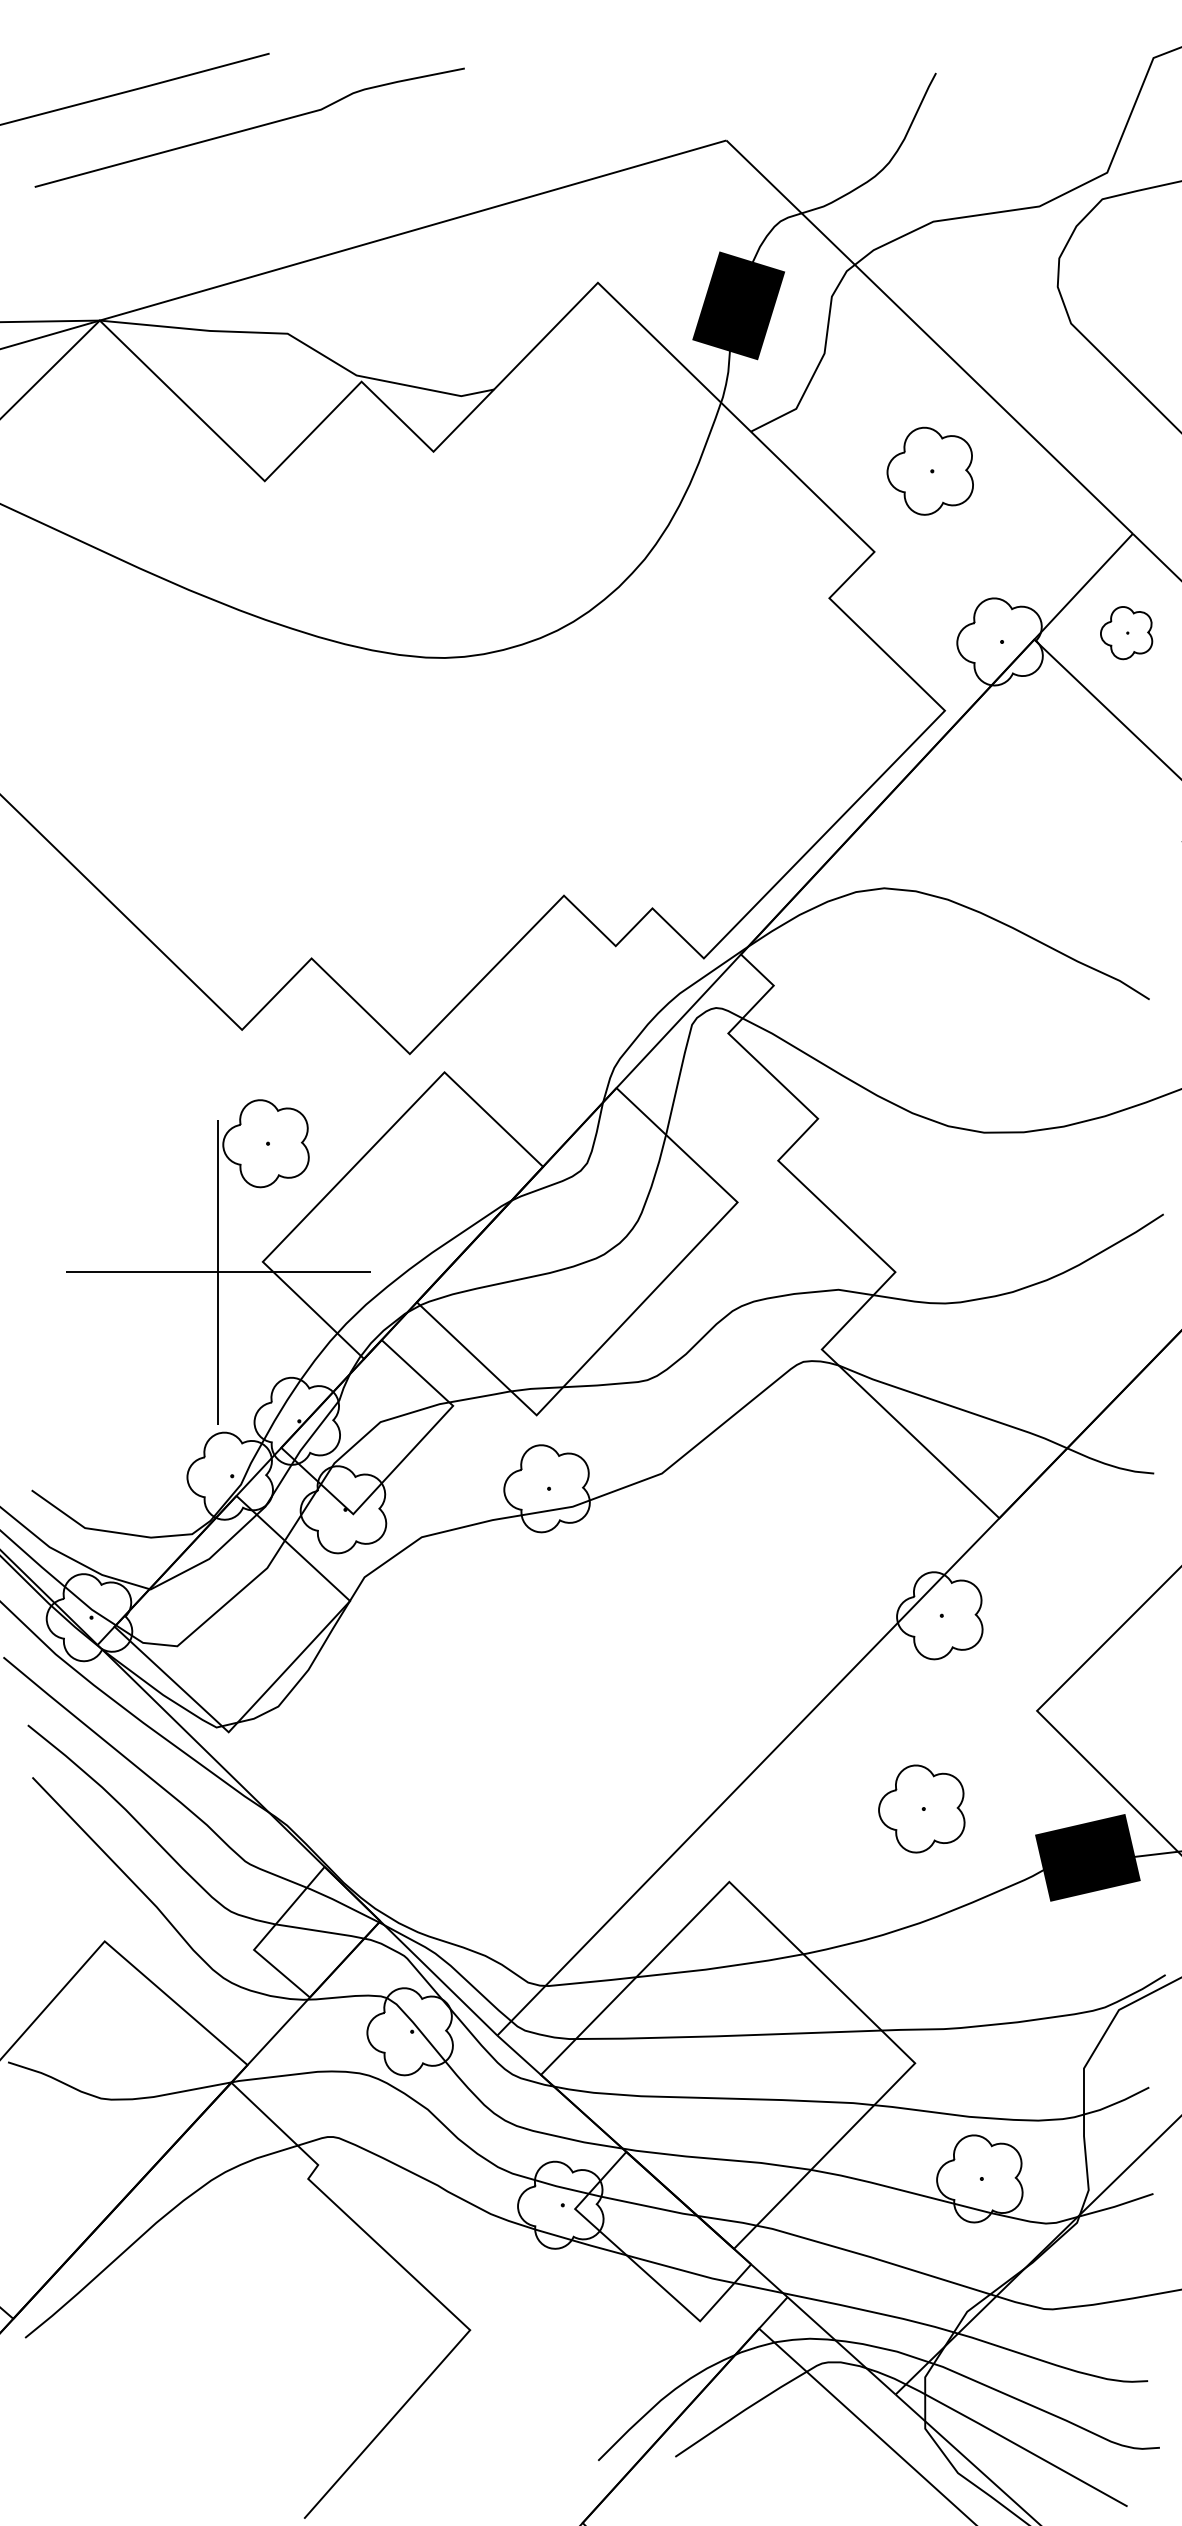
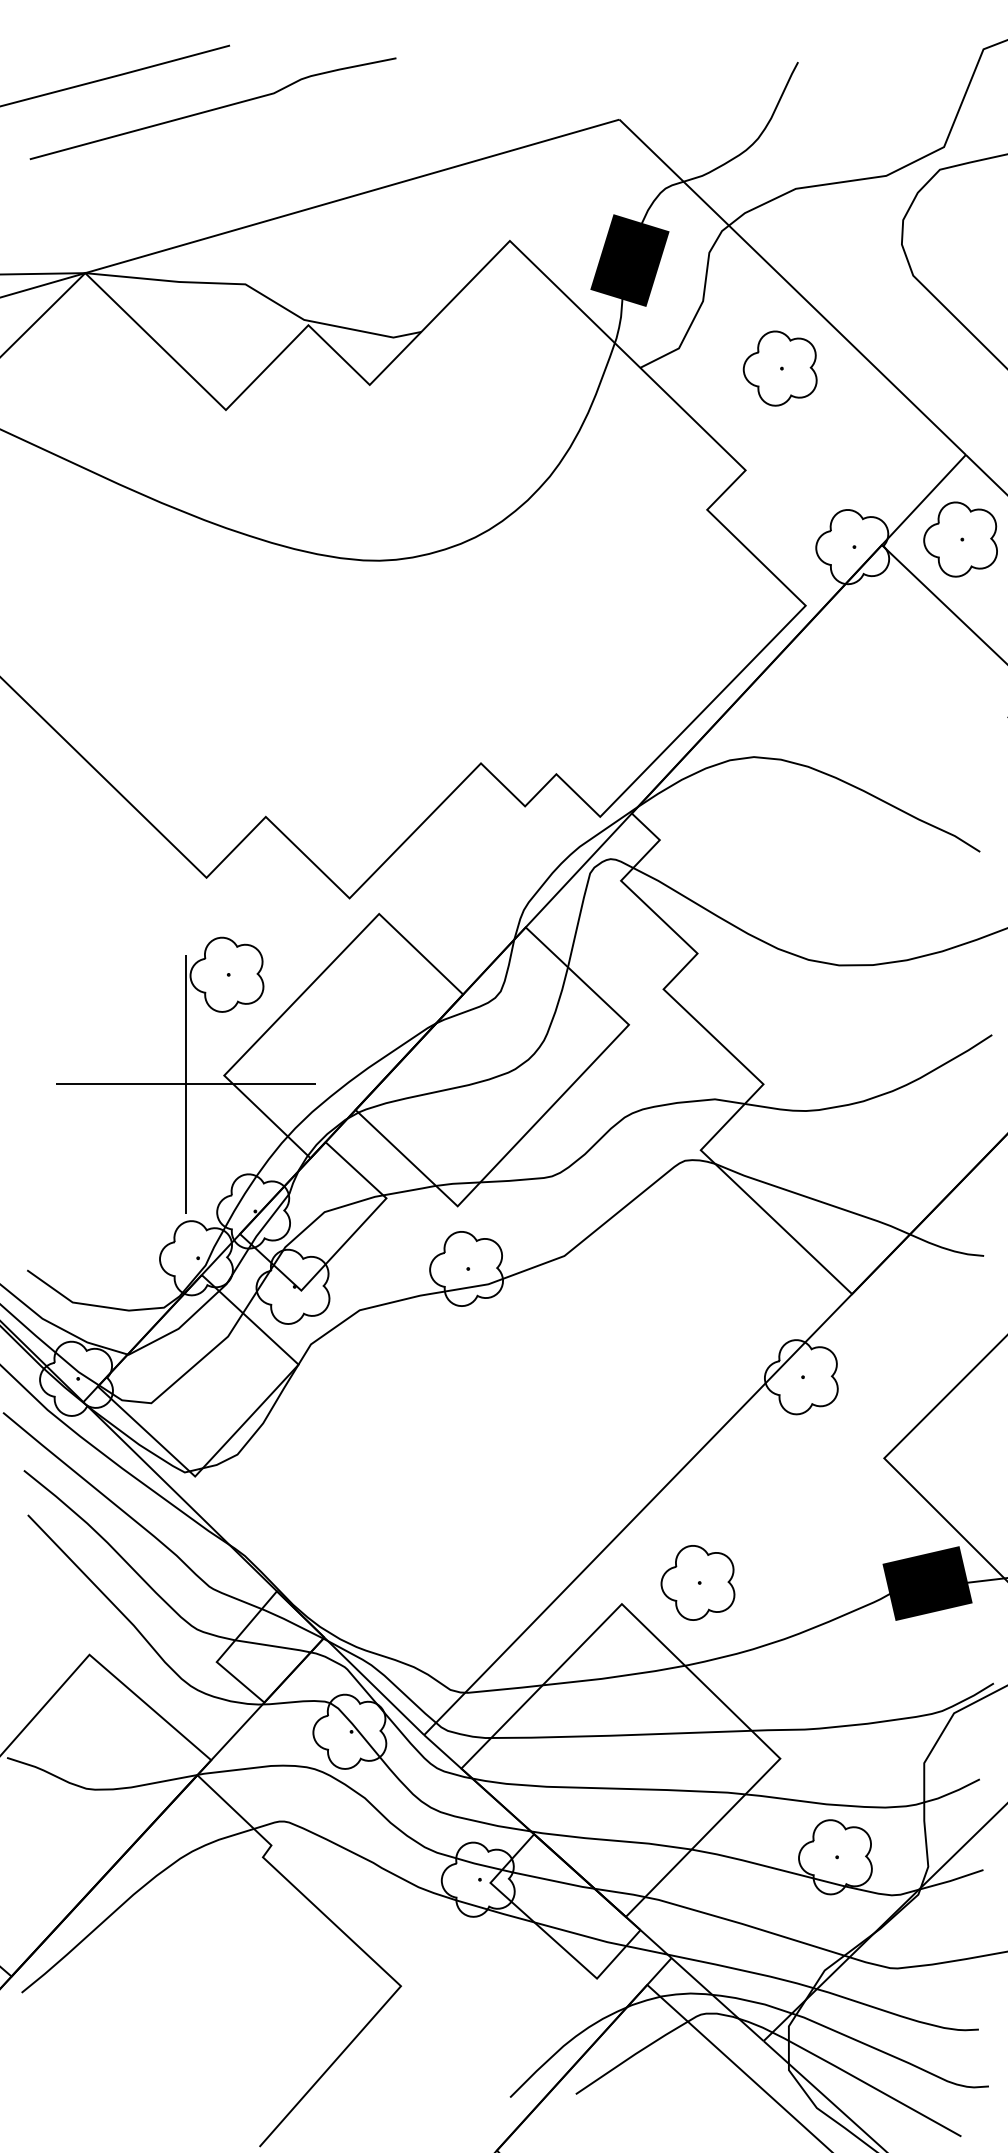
part: (929, 471) -> (779, 368), moved
part: (1126, 633) -> (960, 539), size x1.67
part: (921, 1808) -> (697, 1582), moved

